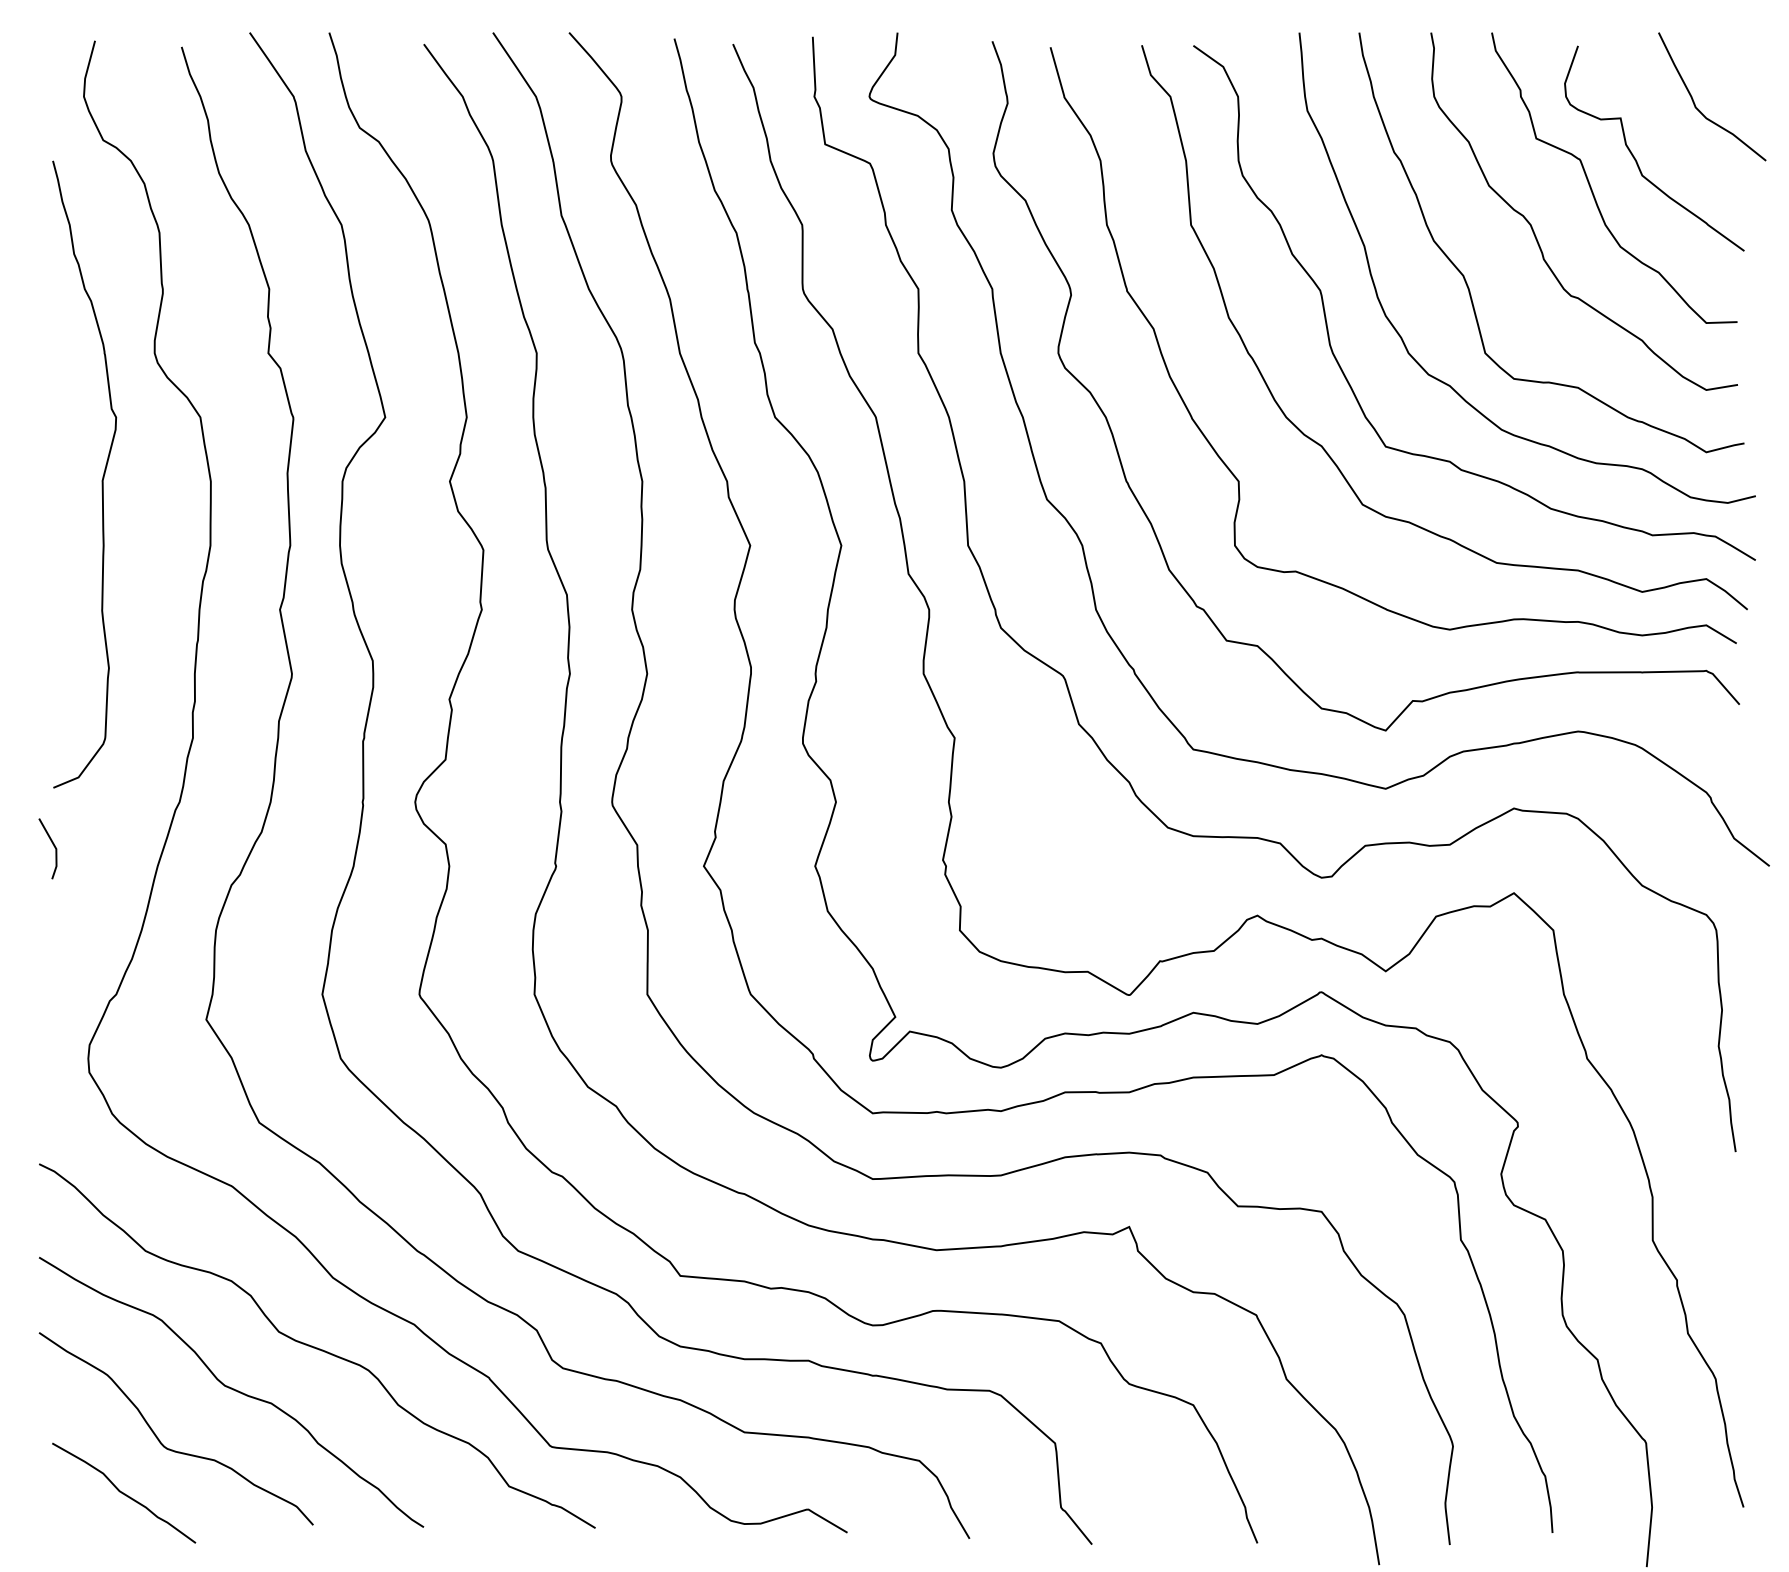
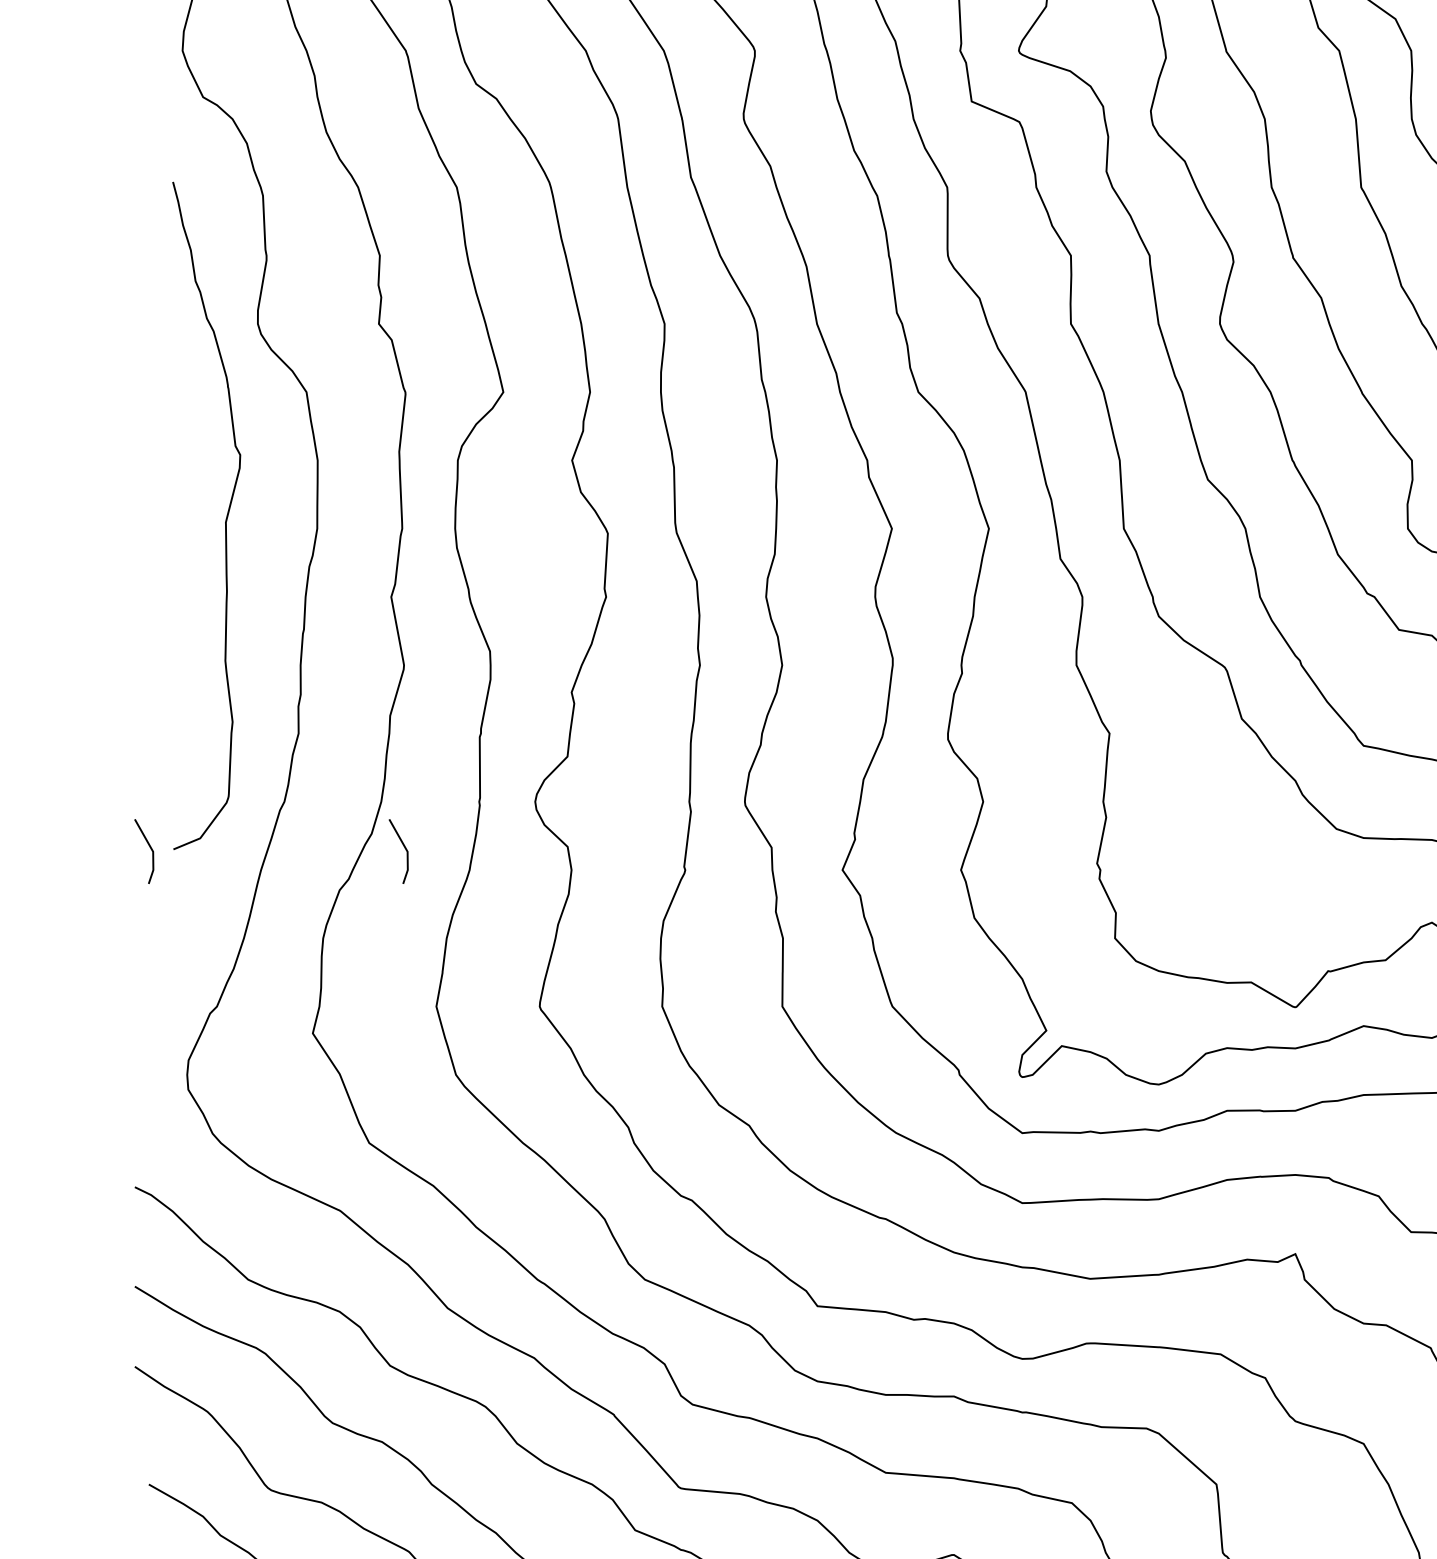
curve: (101, 480) -> (224, 522), moved
line: (292, 846) -> (404, 849), added

